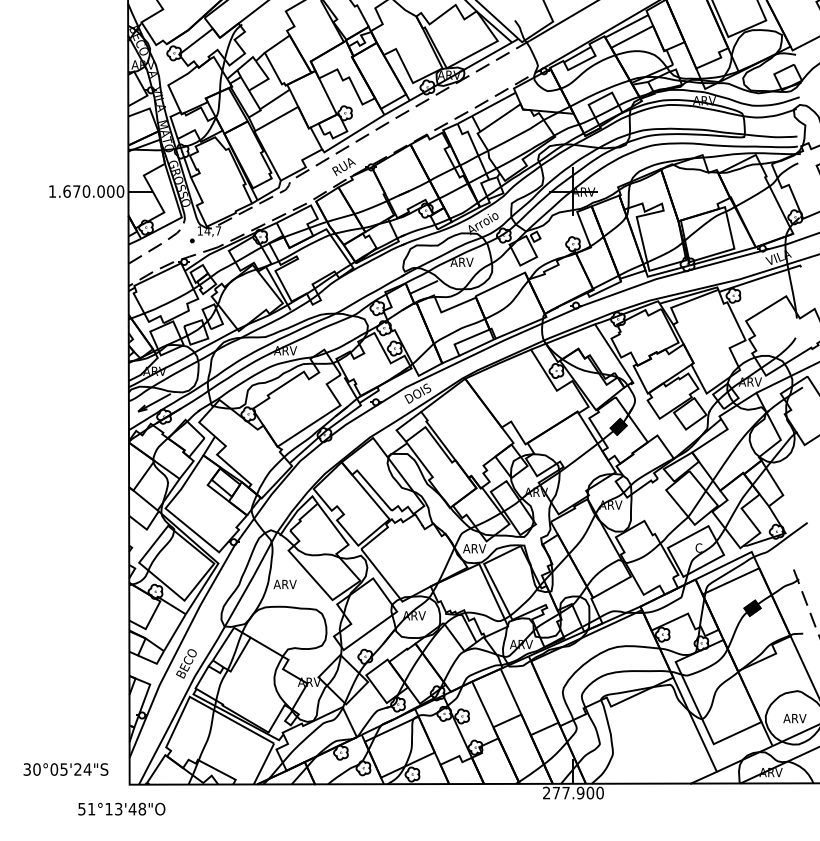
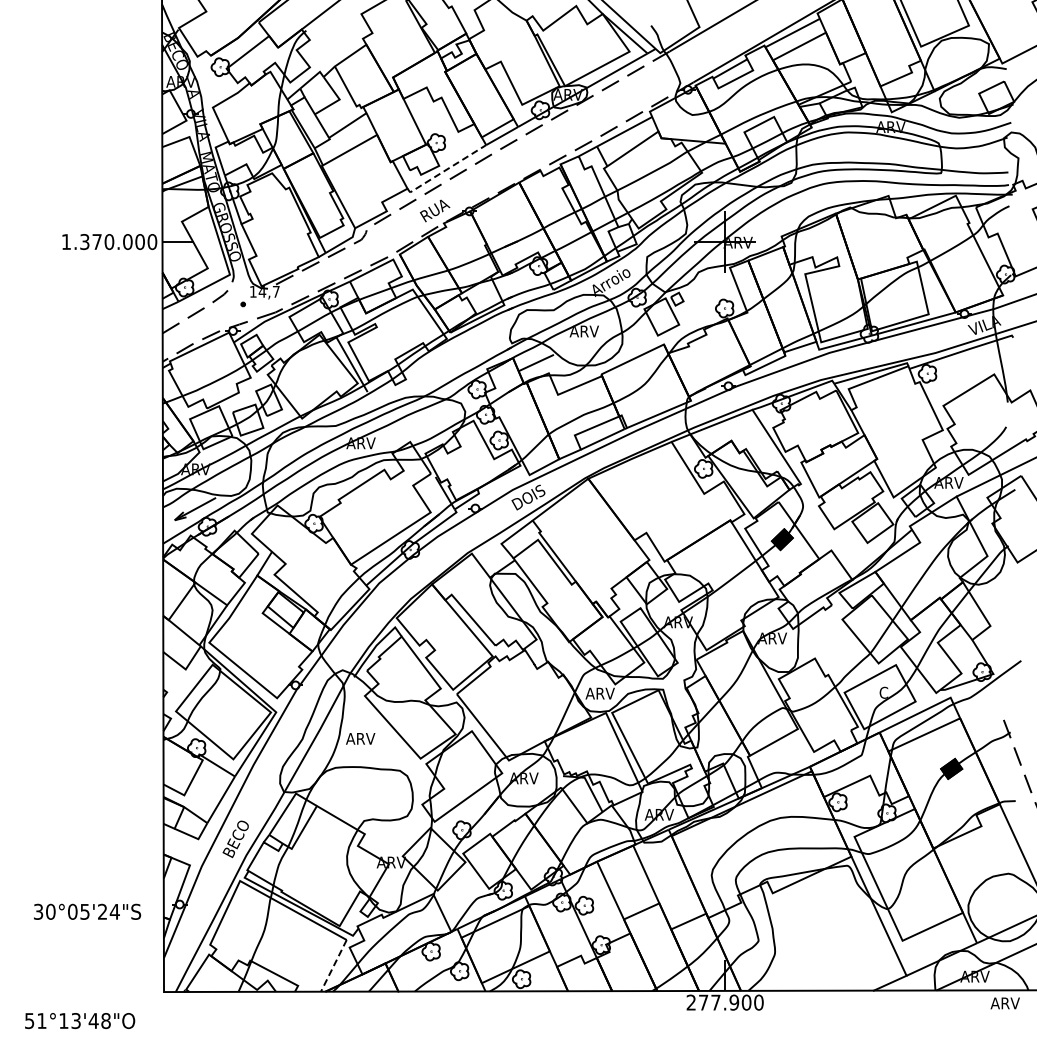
line: (352, 135) -> (445, 170), solid -> dashed
text: (66, 191) -> (84, 242), 1.670.000 -> 1.370.000
text: (794, 718) -> (1004, 1003), moved
line: (263, 763) -> (333, 965), solid -> dashed
text: (66, 769) -> (87, 911), moved
text: (122, 808) -> (80, 1020), moved

